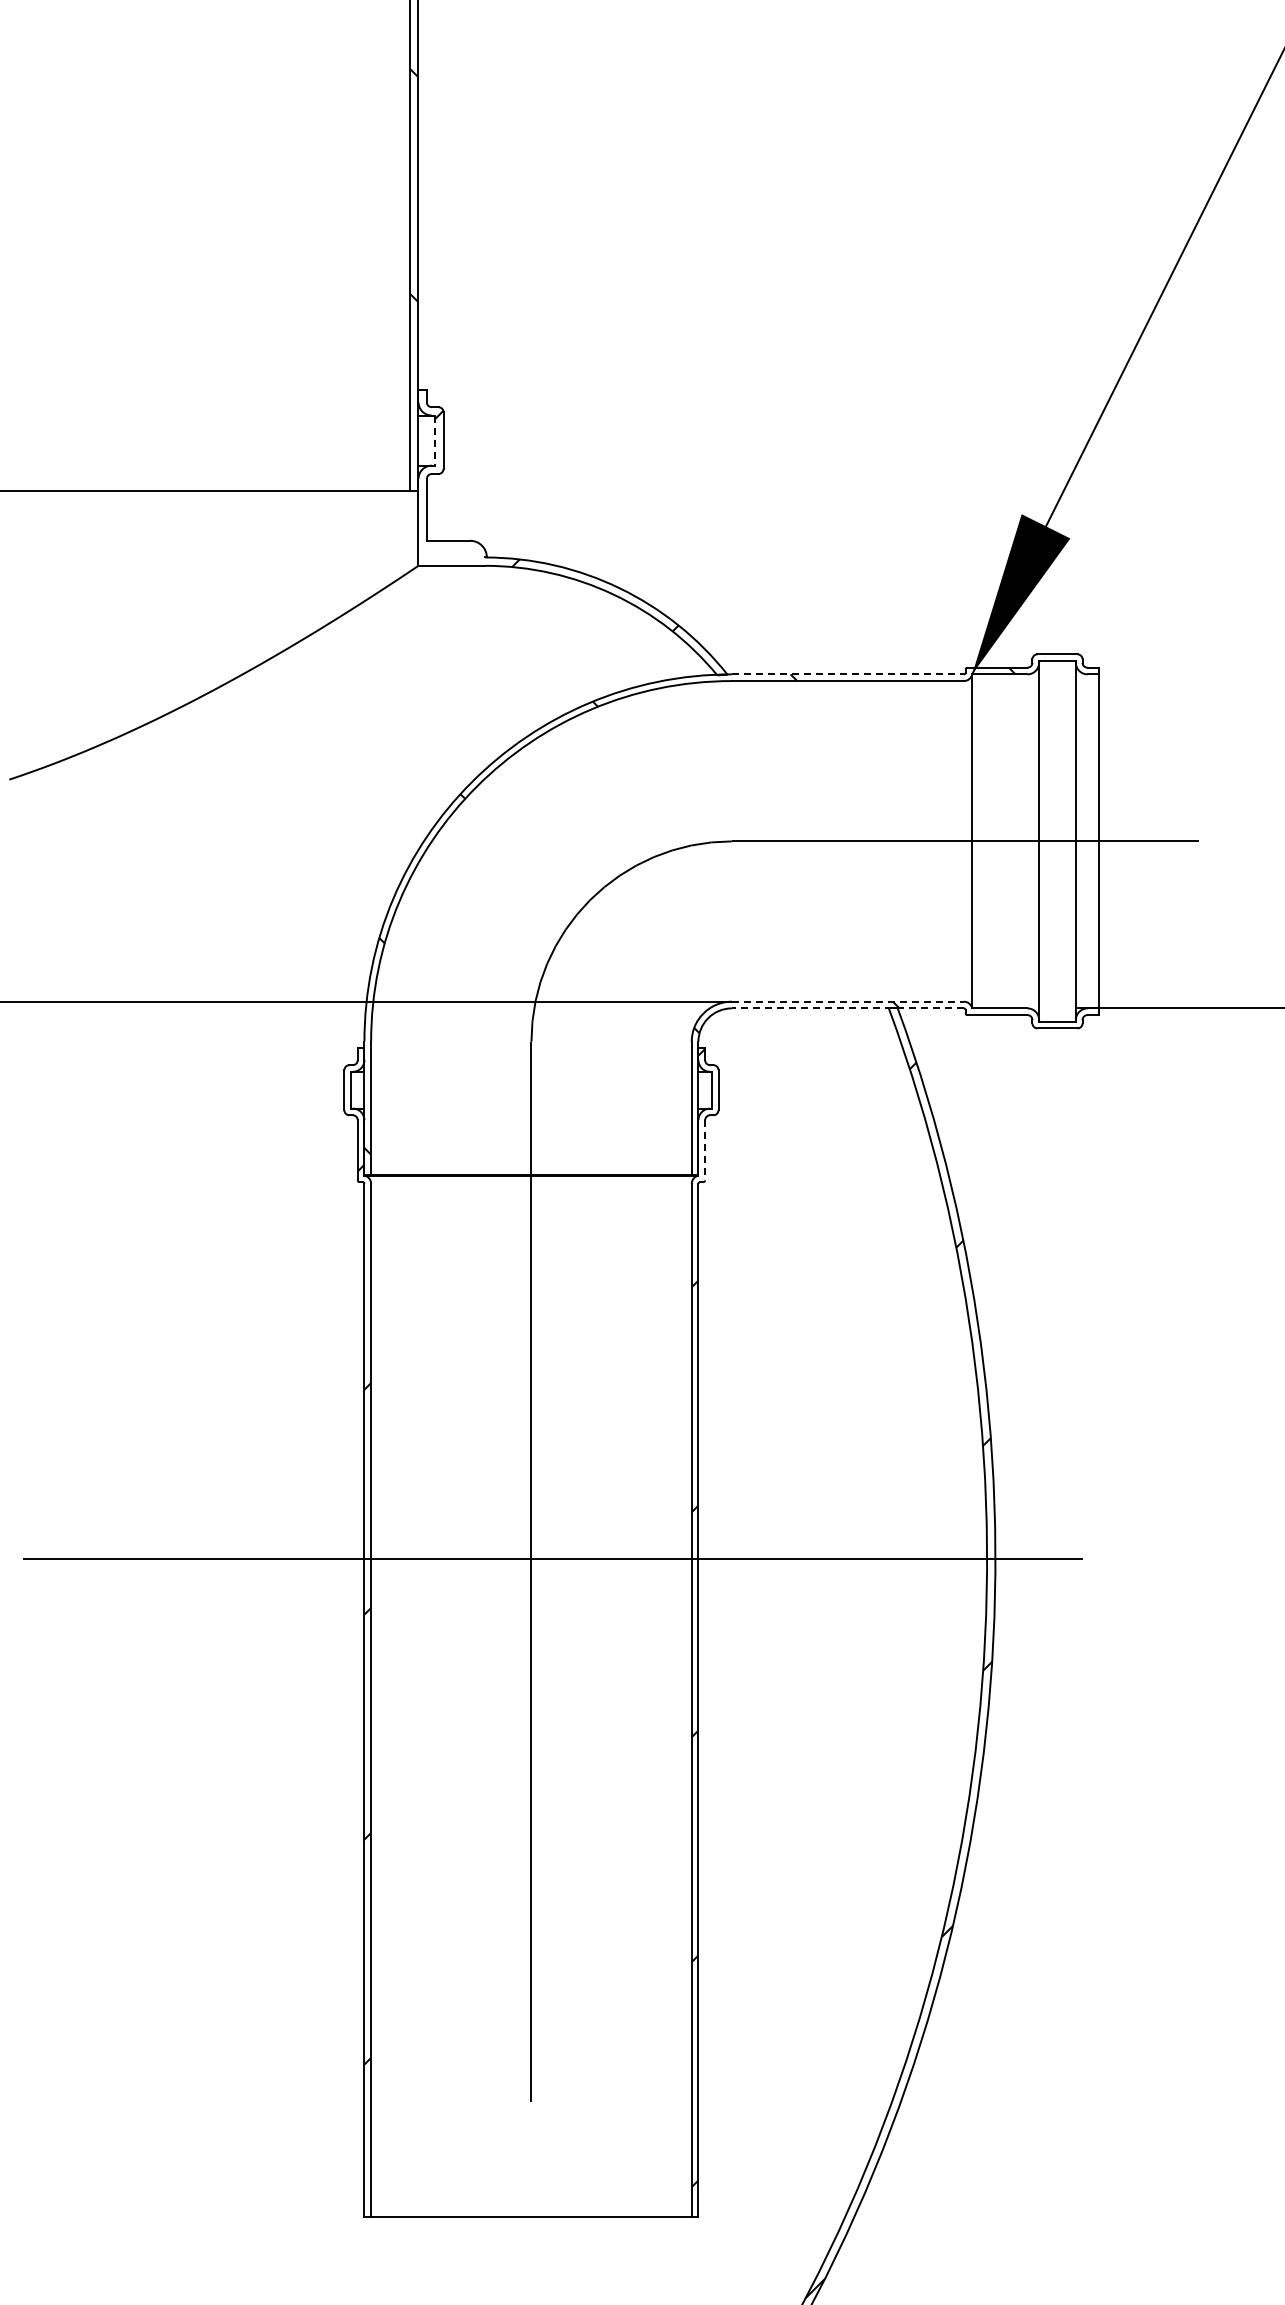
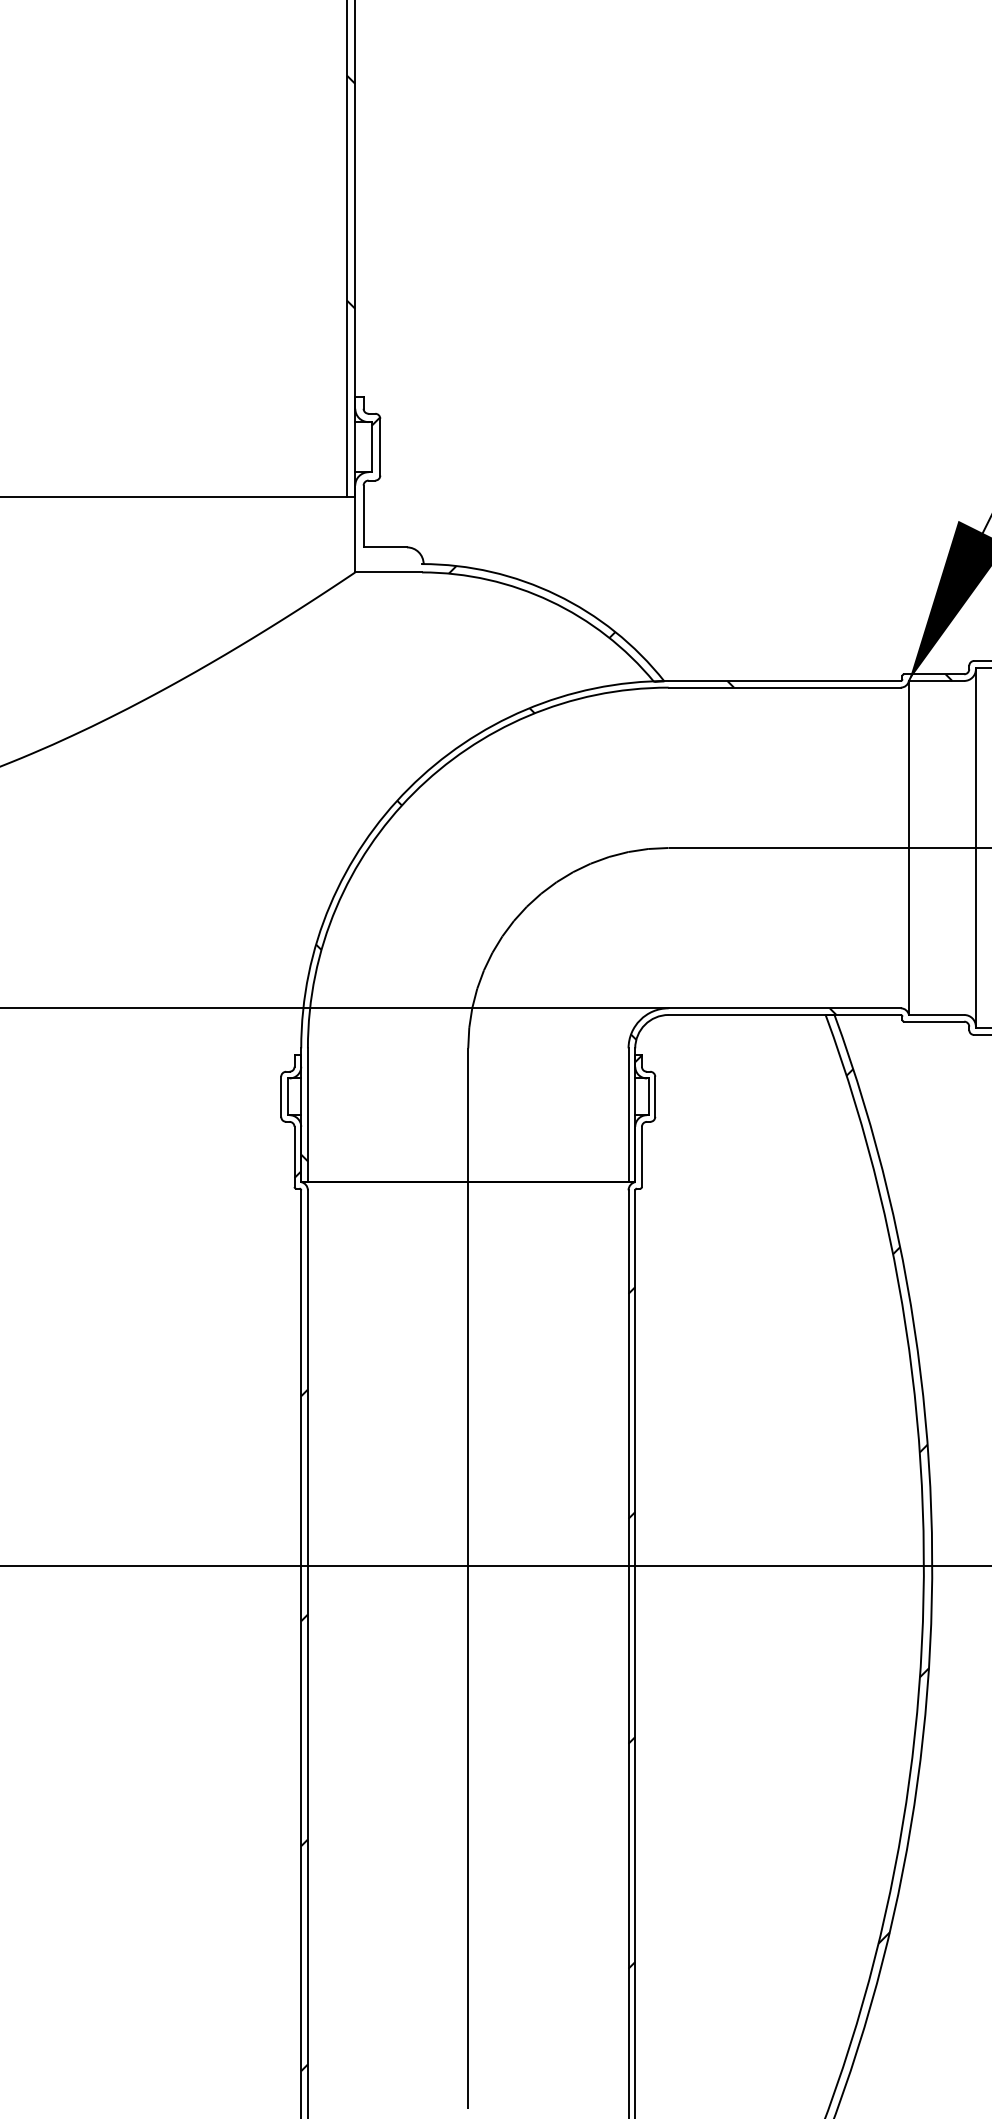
line: (435, 441) -> (372, 448), dashed -> solid
line: (848, 674) -> (785, 681), dashed -> solid
line: (848, 1001) -> (785, 1008), dashed -> solid
line: (847, 1008) -> (784, 1015), dashed -> solid
line: (705, 1150) -> (642, 1157), dashed -> solid

